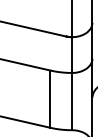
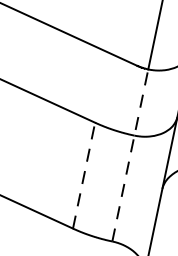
line: (72, 83) -> (130, 155), solid -> dashed
line: (50, 99) -> (84, 176), solid -> dashed

